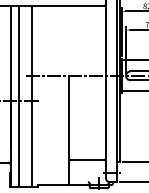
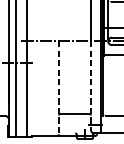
line: (106, 127) -> (91, 86), solid -> dashed
line: (69, 129) -> (59, 87), solid -> dashed

